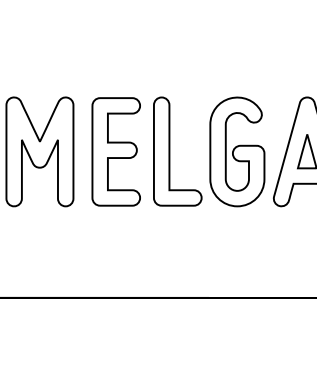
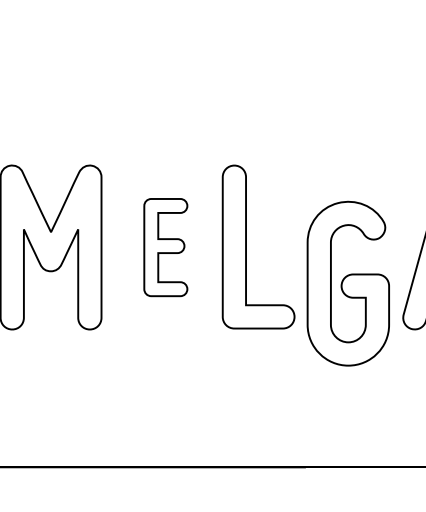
part: (115, 151) -> (164, 246), size x0.6
part: (237, 151) -> (348, 283), moved

